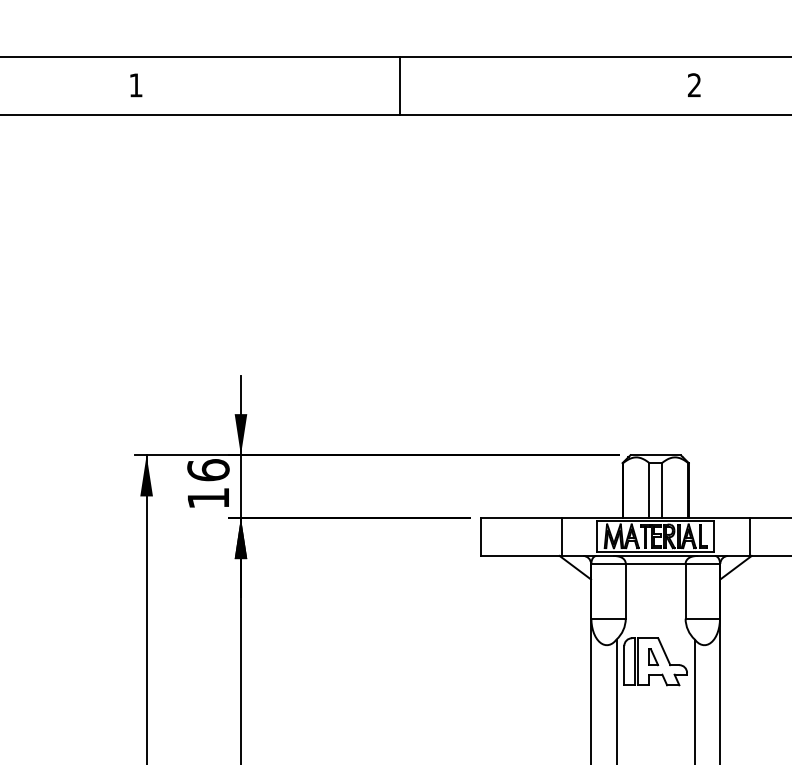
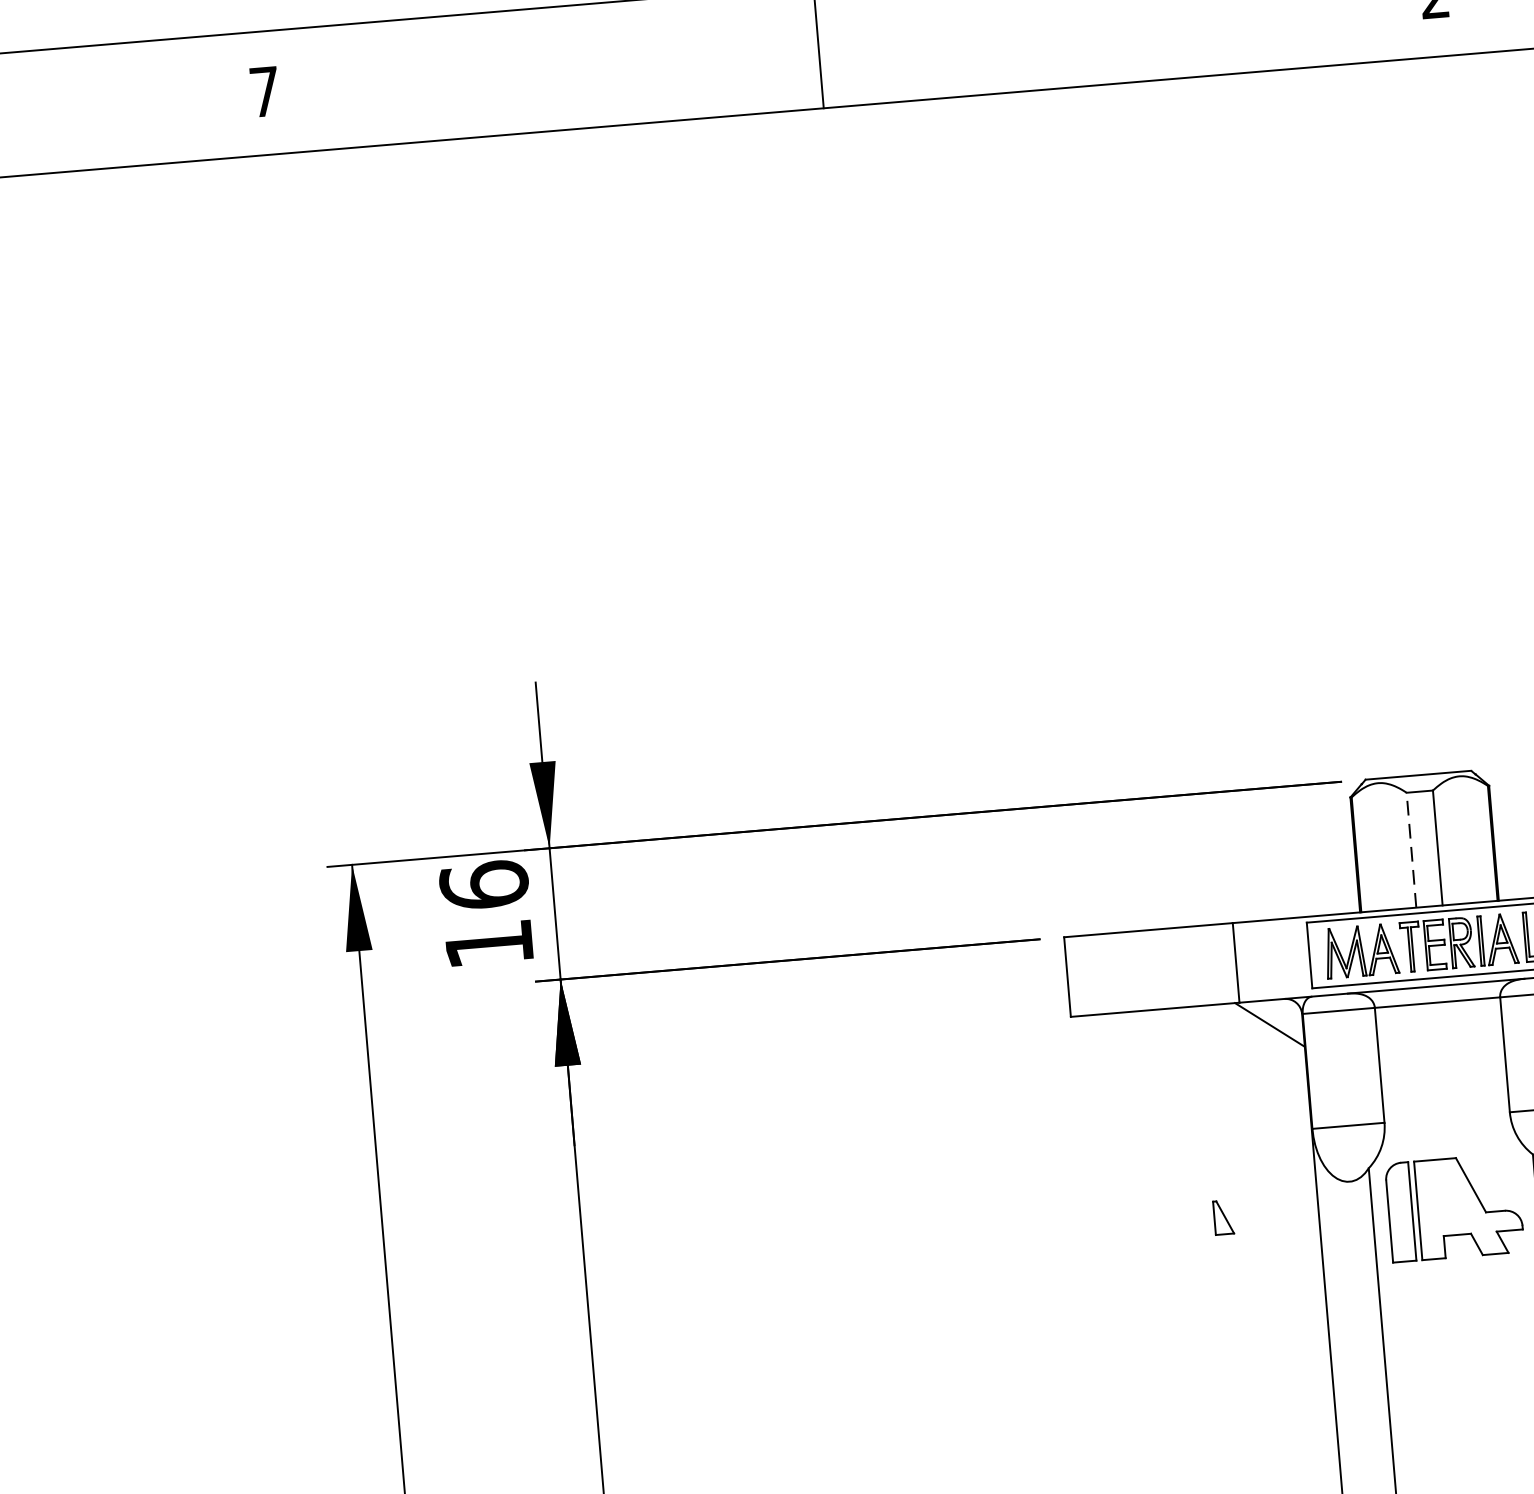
text: (135, 85) -> (263, 92), 1 -> 7
line: (649, 490) -> (1411, 850), solid -> dashed
part: (653, 657) -> (1223, 1218), moved

